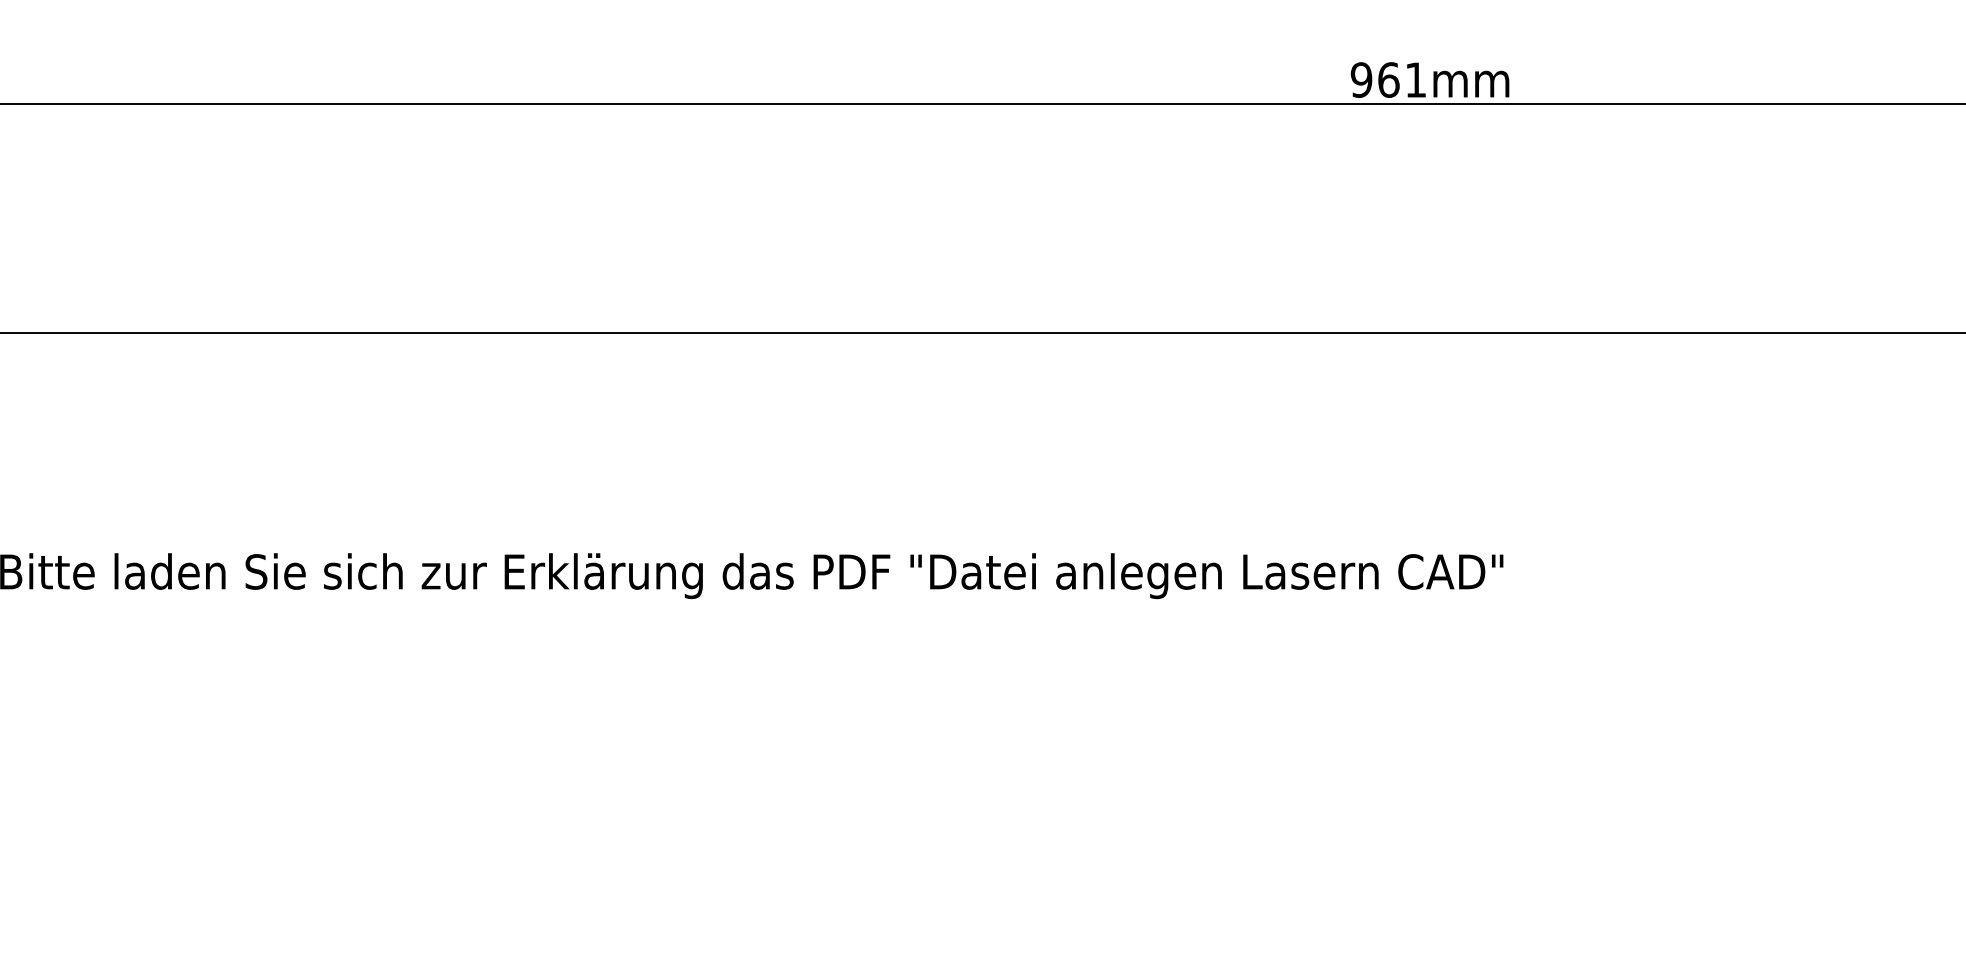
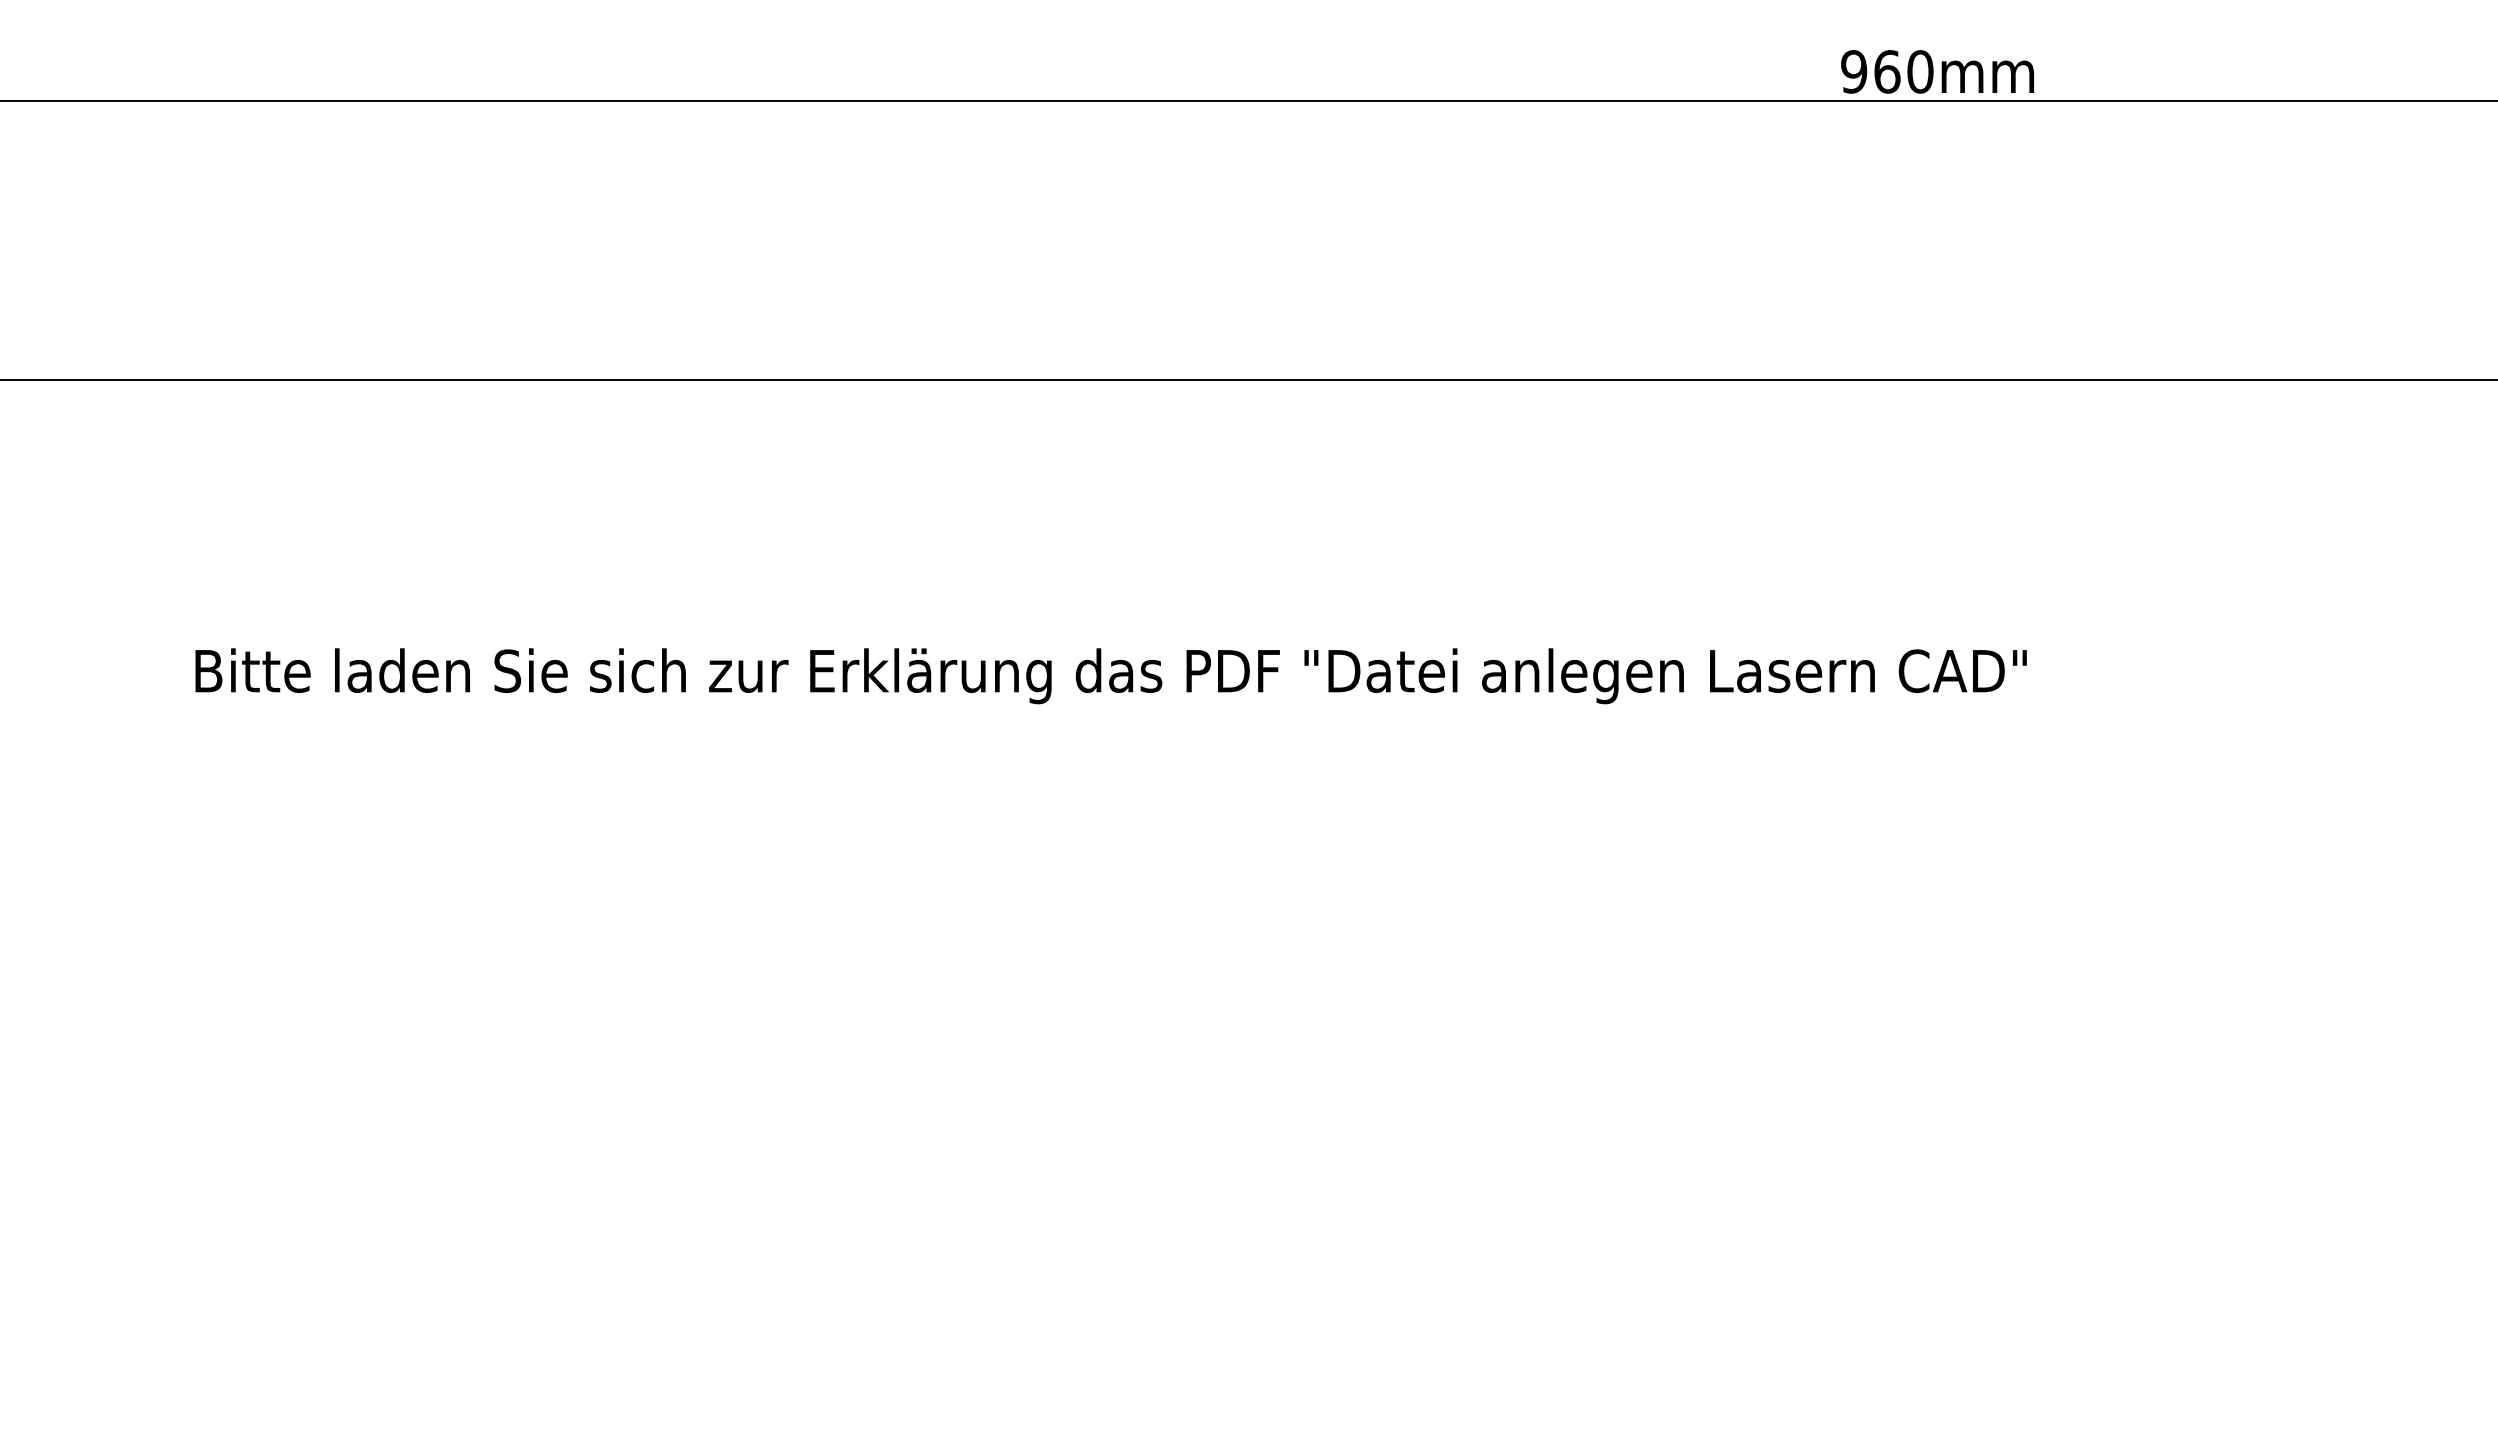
text: (1416, 79) -> (1920, 71), 961mm -> 960mm

